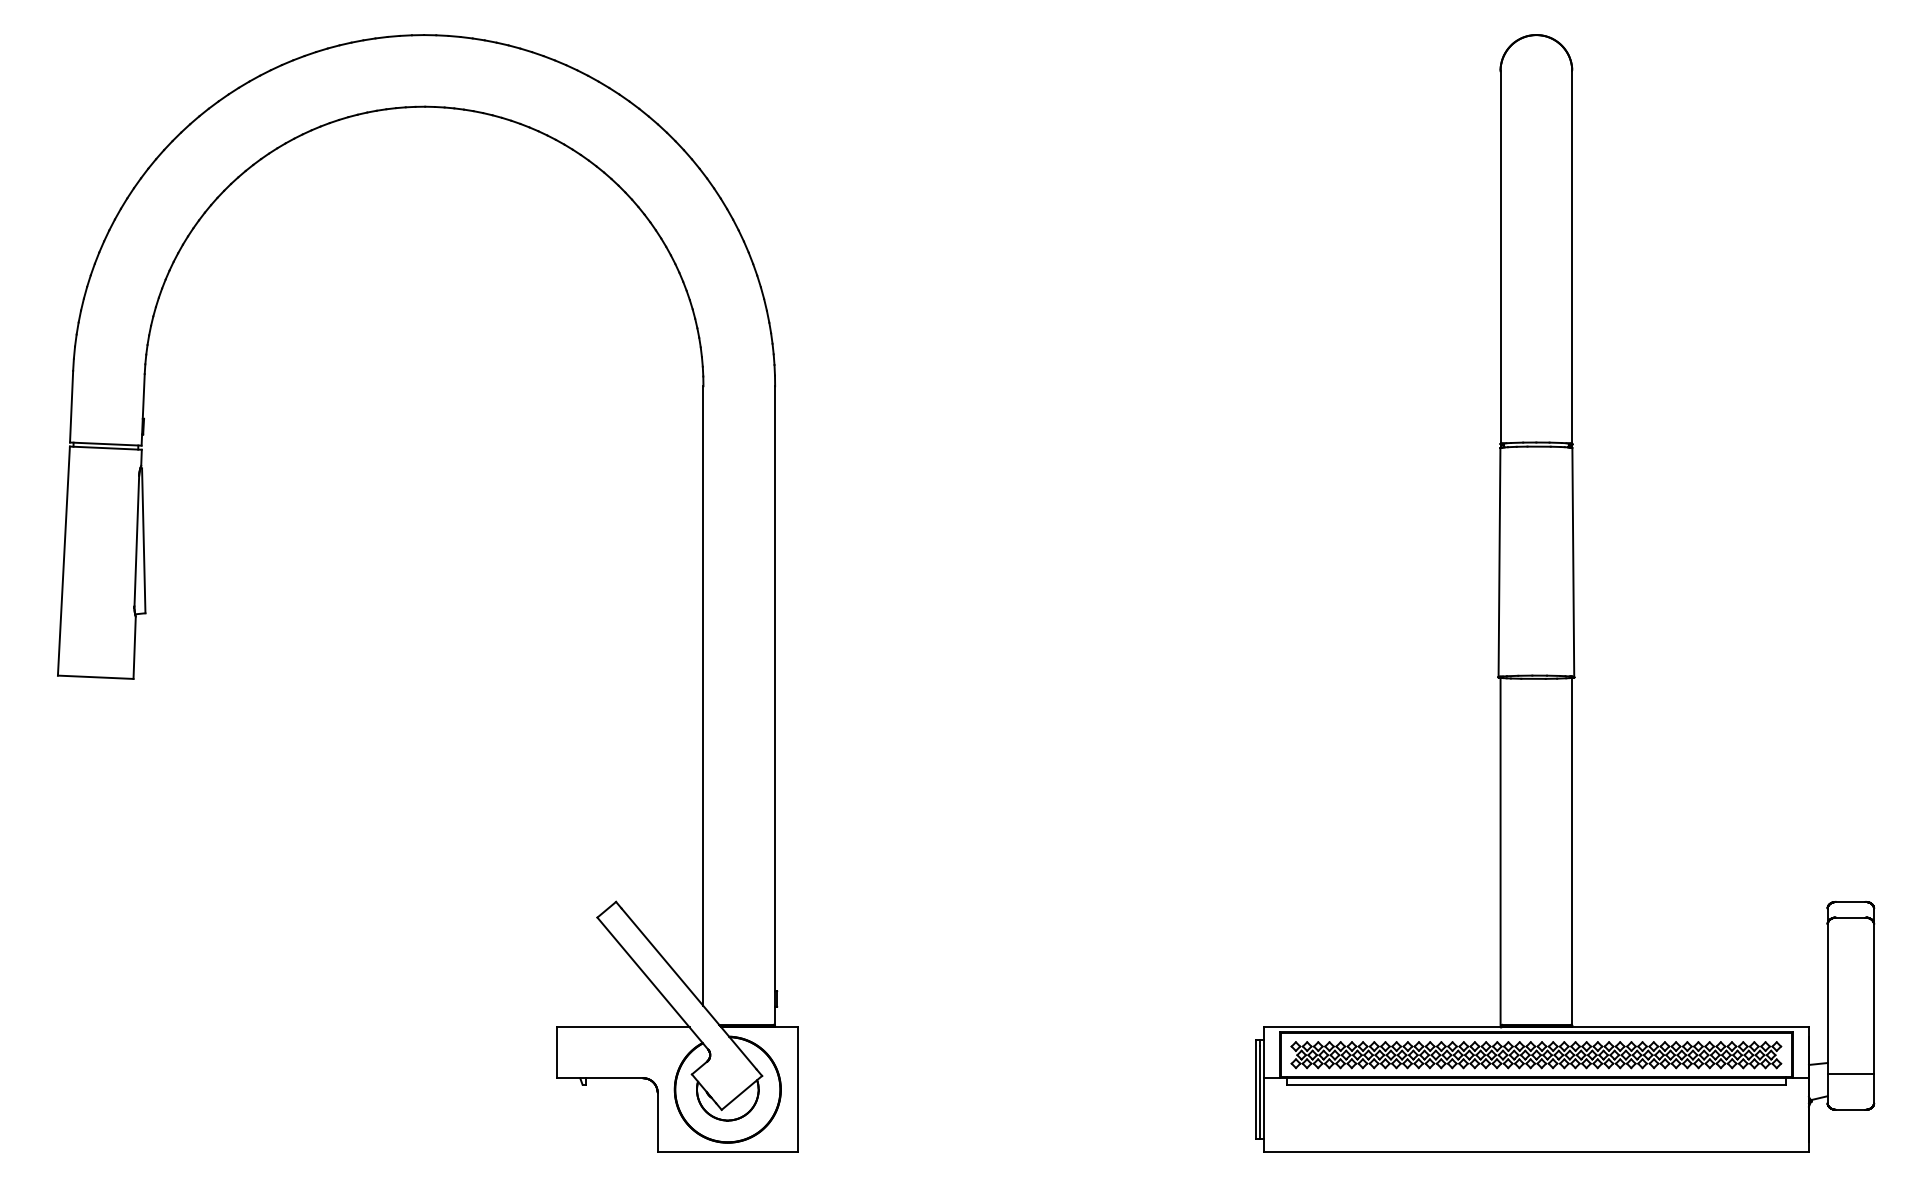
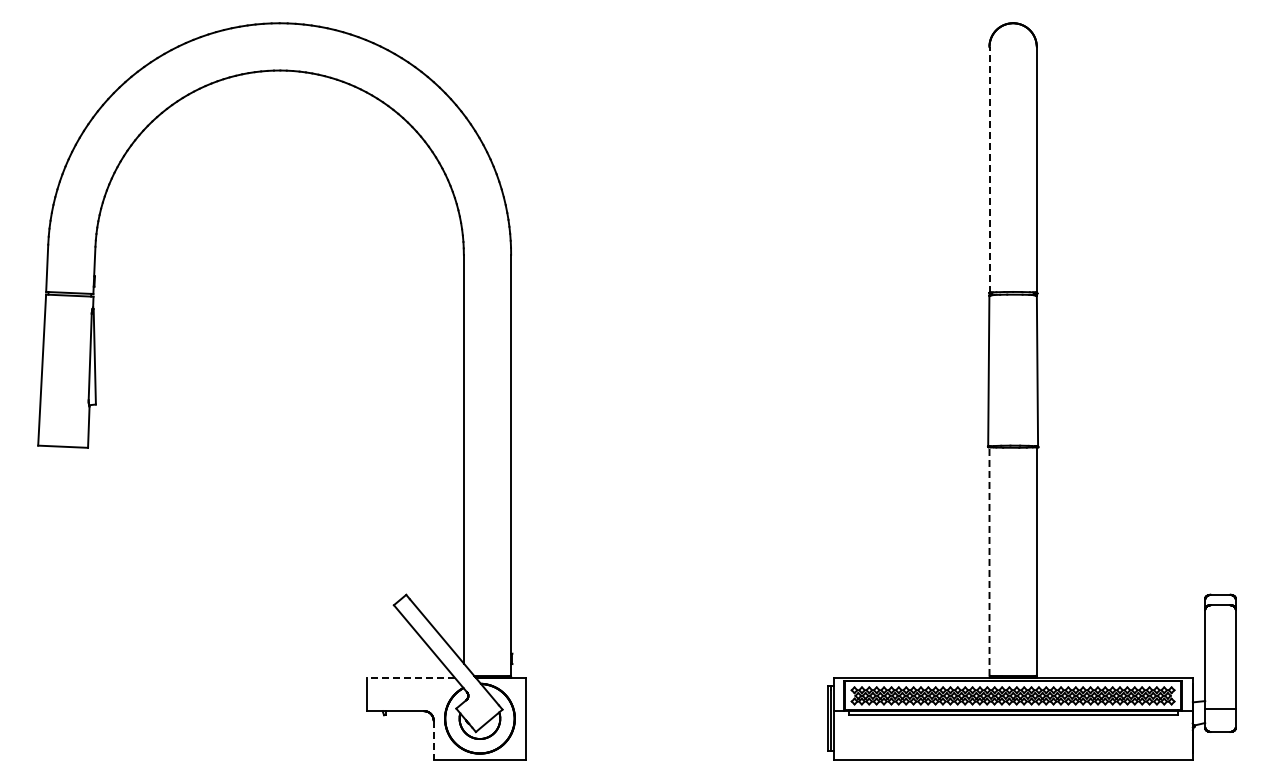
line: (1500, 258) -> (989, 170), solid -> dashed
line: (1500, 851) -> (989, 561), solid -> dashed
line: (624, 1027) -> (411, 677), solid -> dashed
line: (657, 1122) -> (433, 740), solid -> dashed

